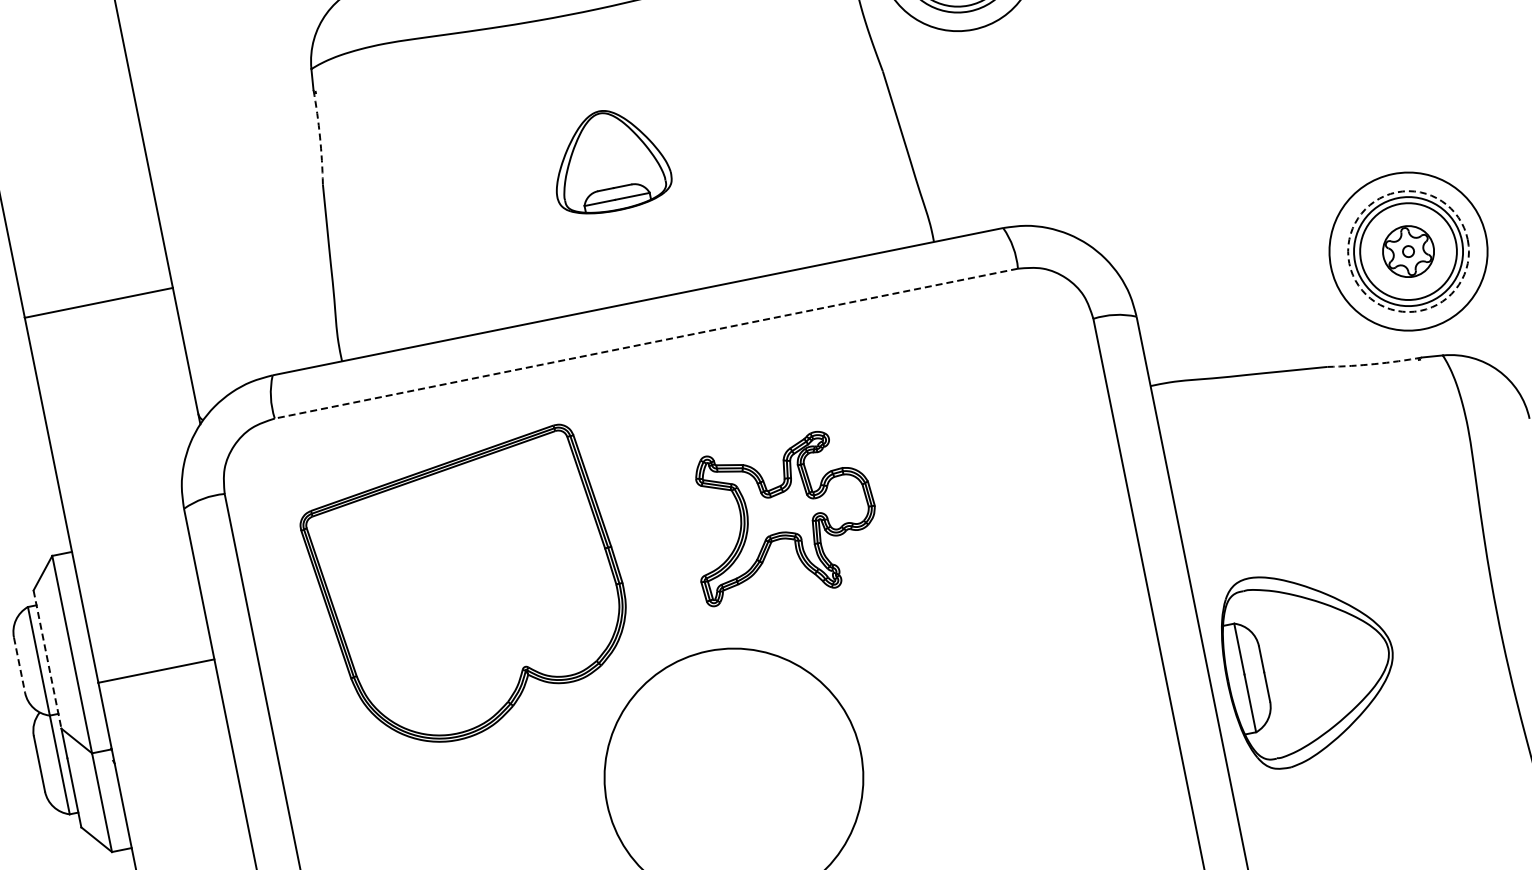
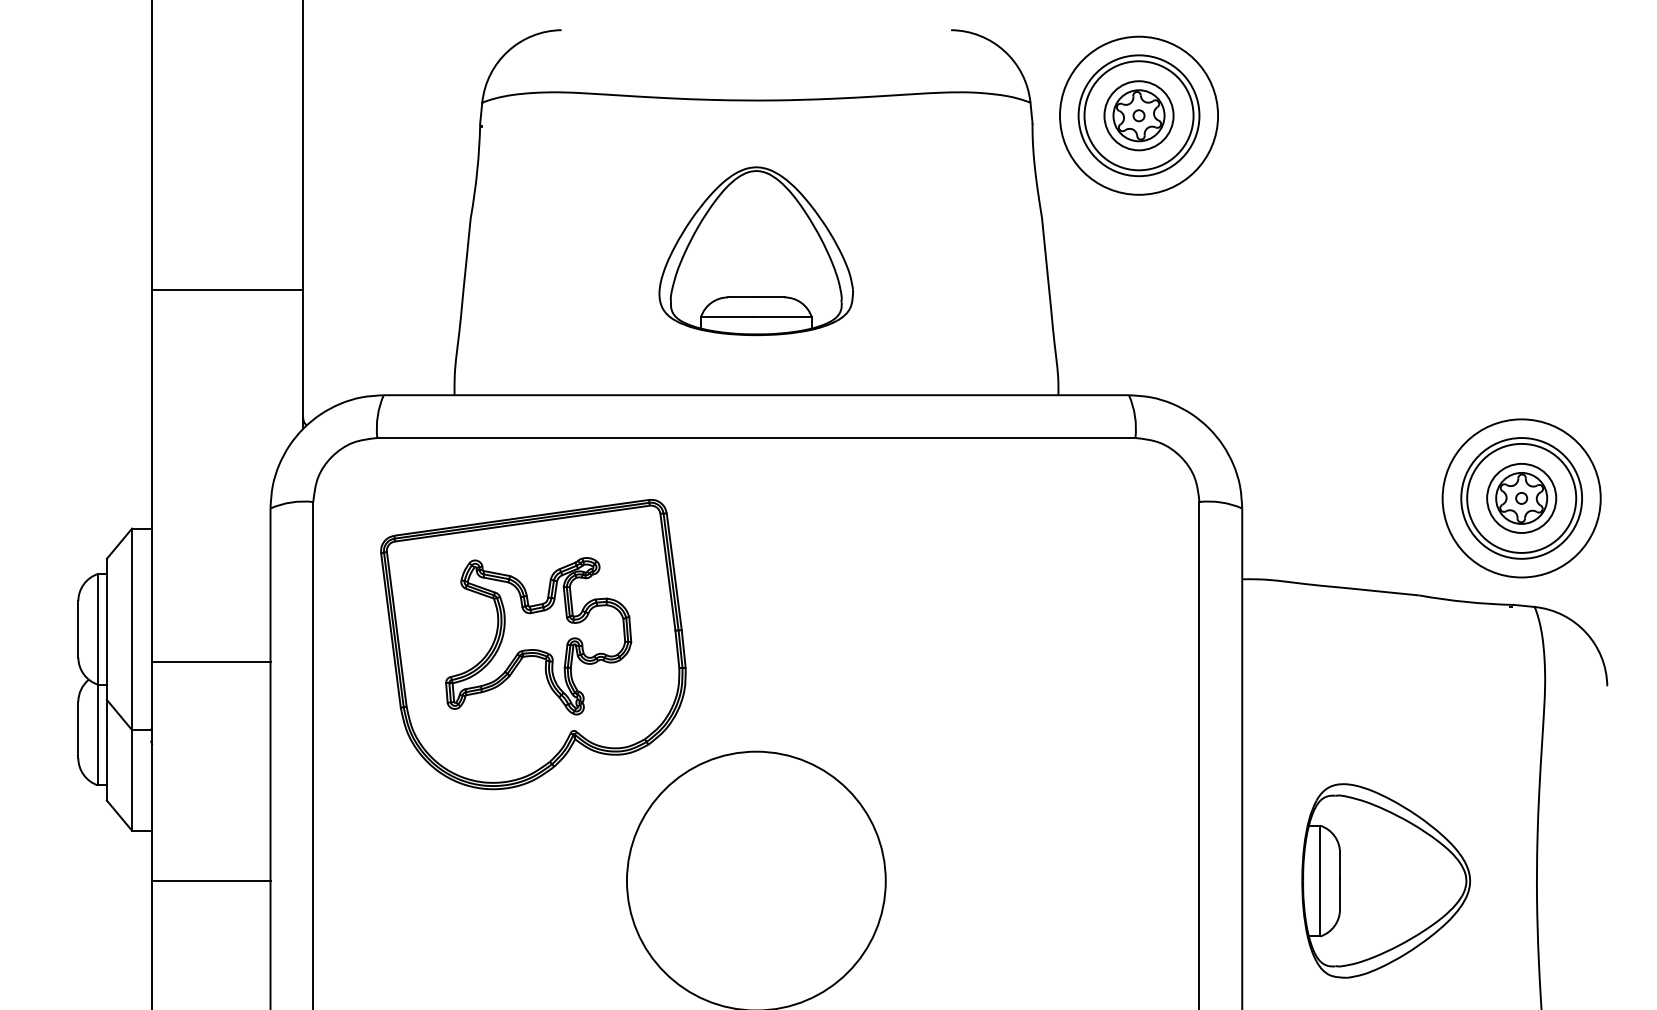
arc: (320, 136) -> (477, 170), dashed -> solid
part: (608, 160) -> (755, 251), size x1.67
circle: (1408, 251) -> (1521, 498), dashed -> solid
circle: (1408, 251) -> (1521, 498), size x0.71
line: (645, 344) -> (755, 438), dashed -> solid
arc: (1375, 364) -> (1466, 602), dashed -> solid
part: (782, 518) -> (538, 636), moved
line: (47, 659) -> (106, 629), dashed -> solid
part: (1309, 664) -> (1385, 880), moved
line: (19, 665) -> (78, 629), dashed -> solid

